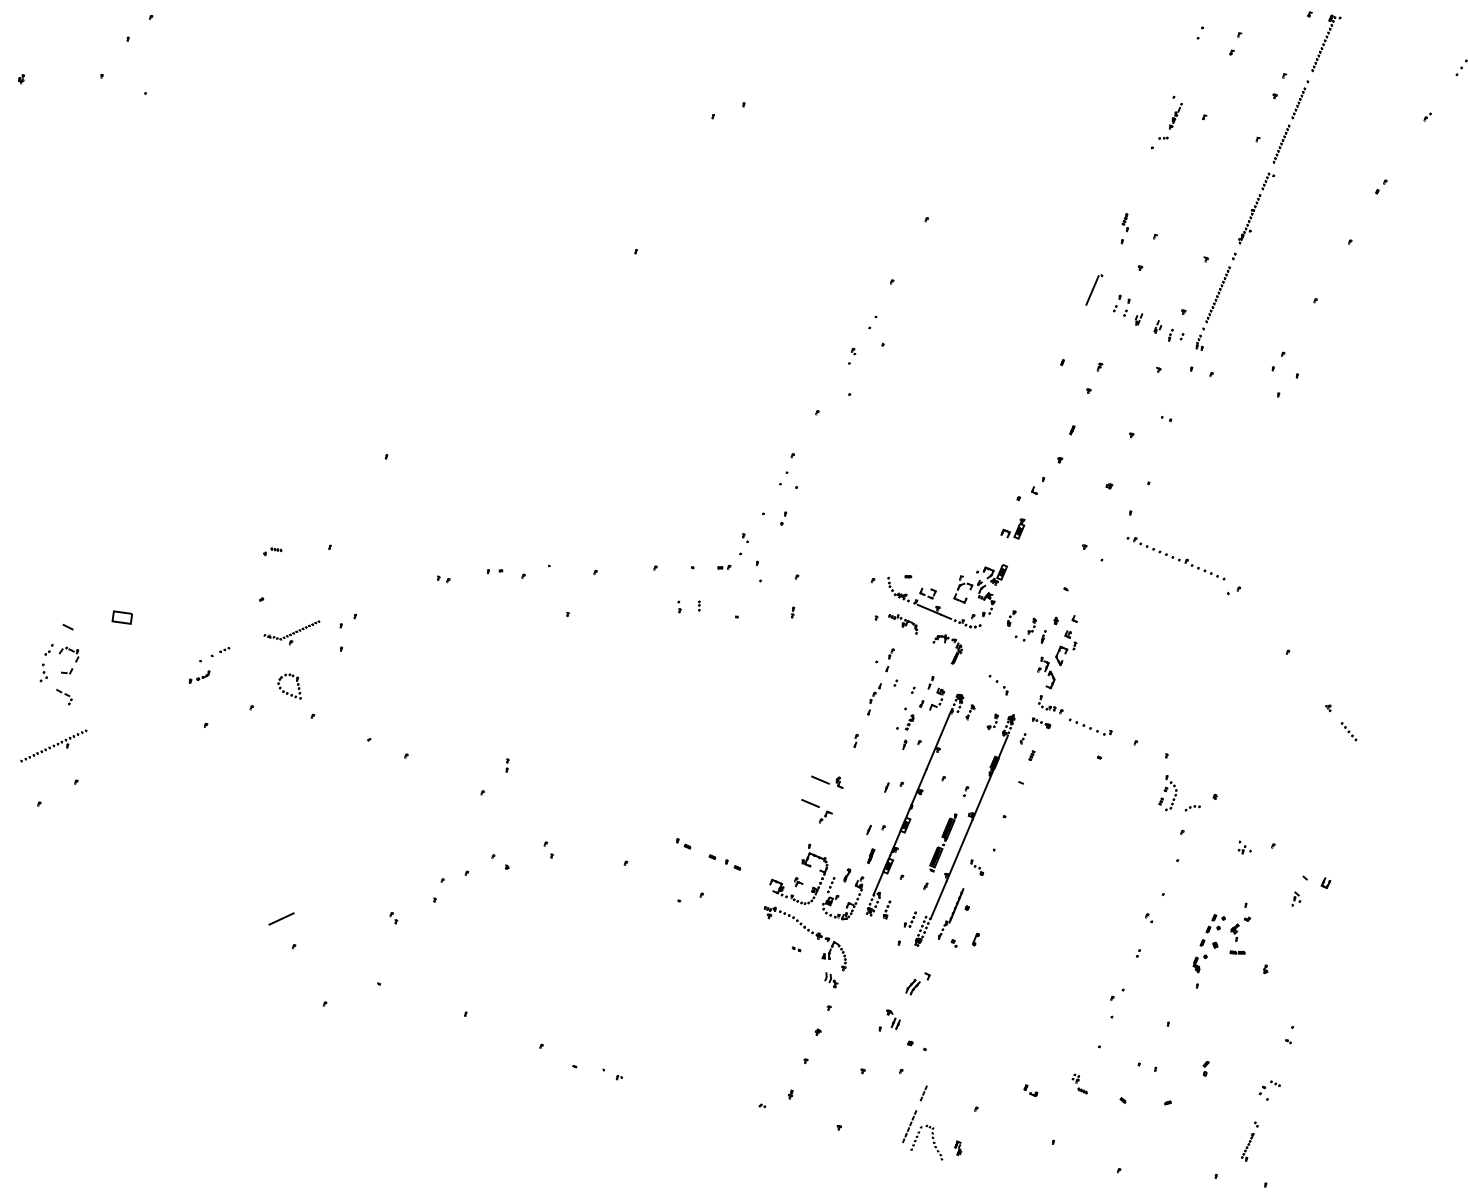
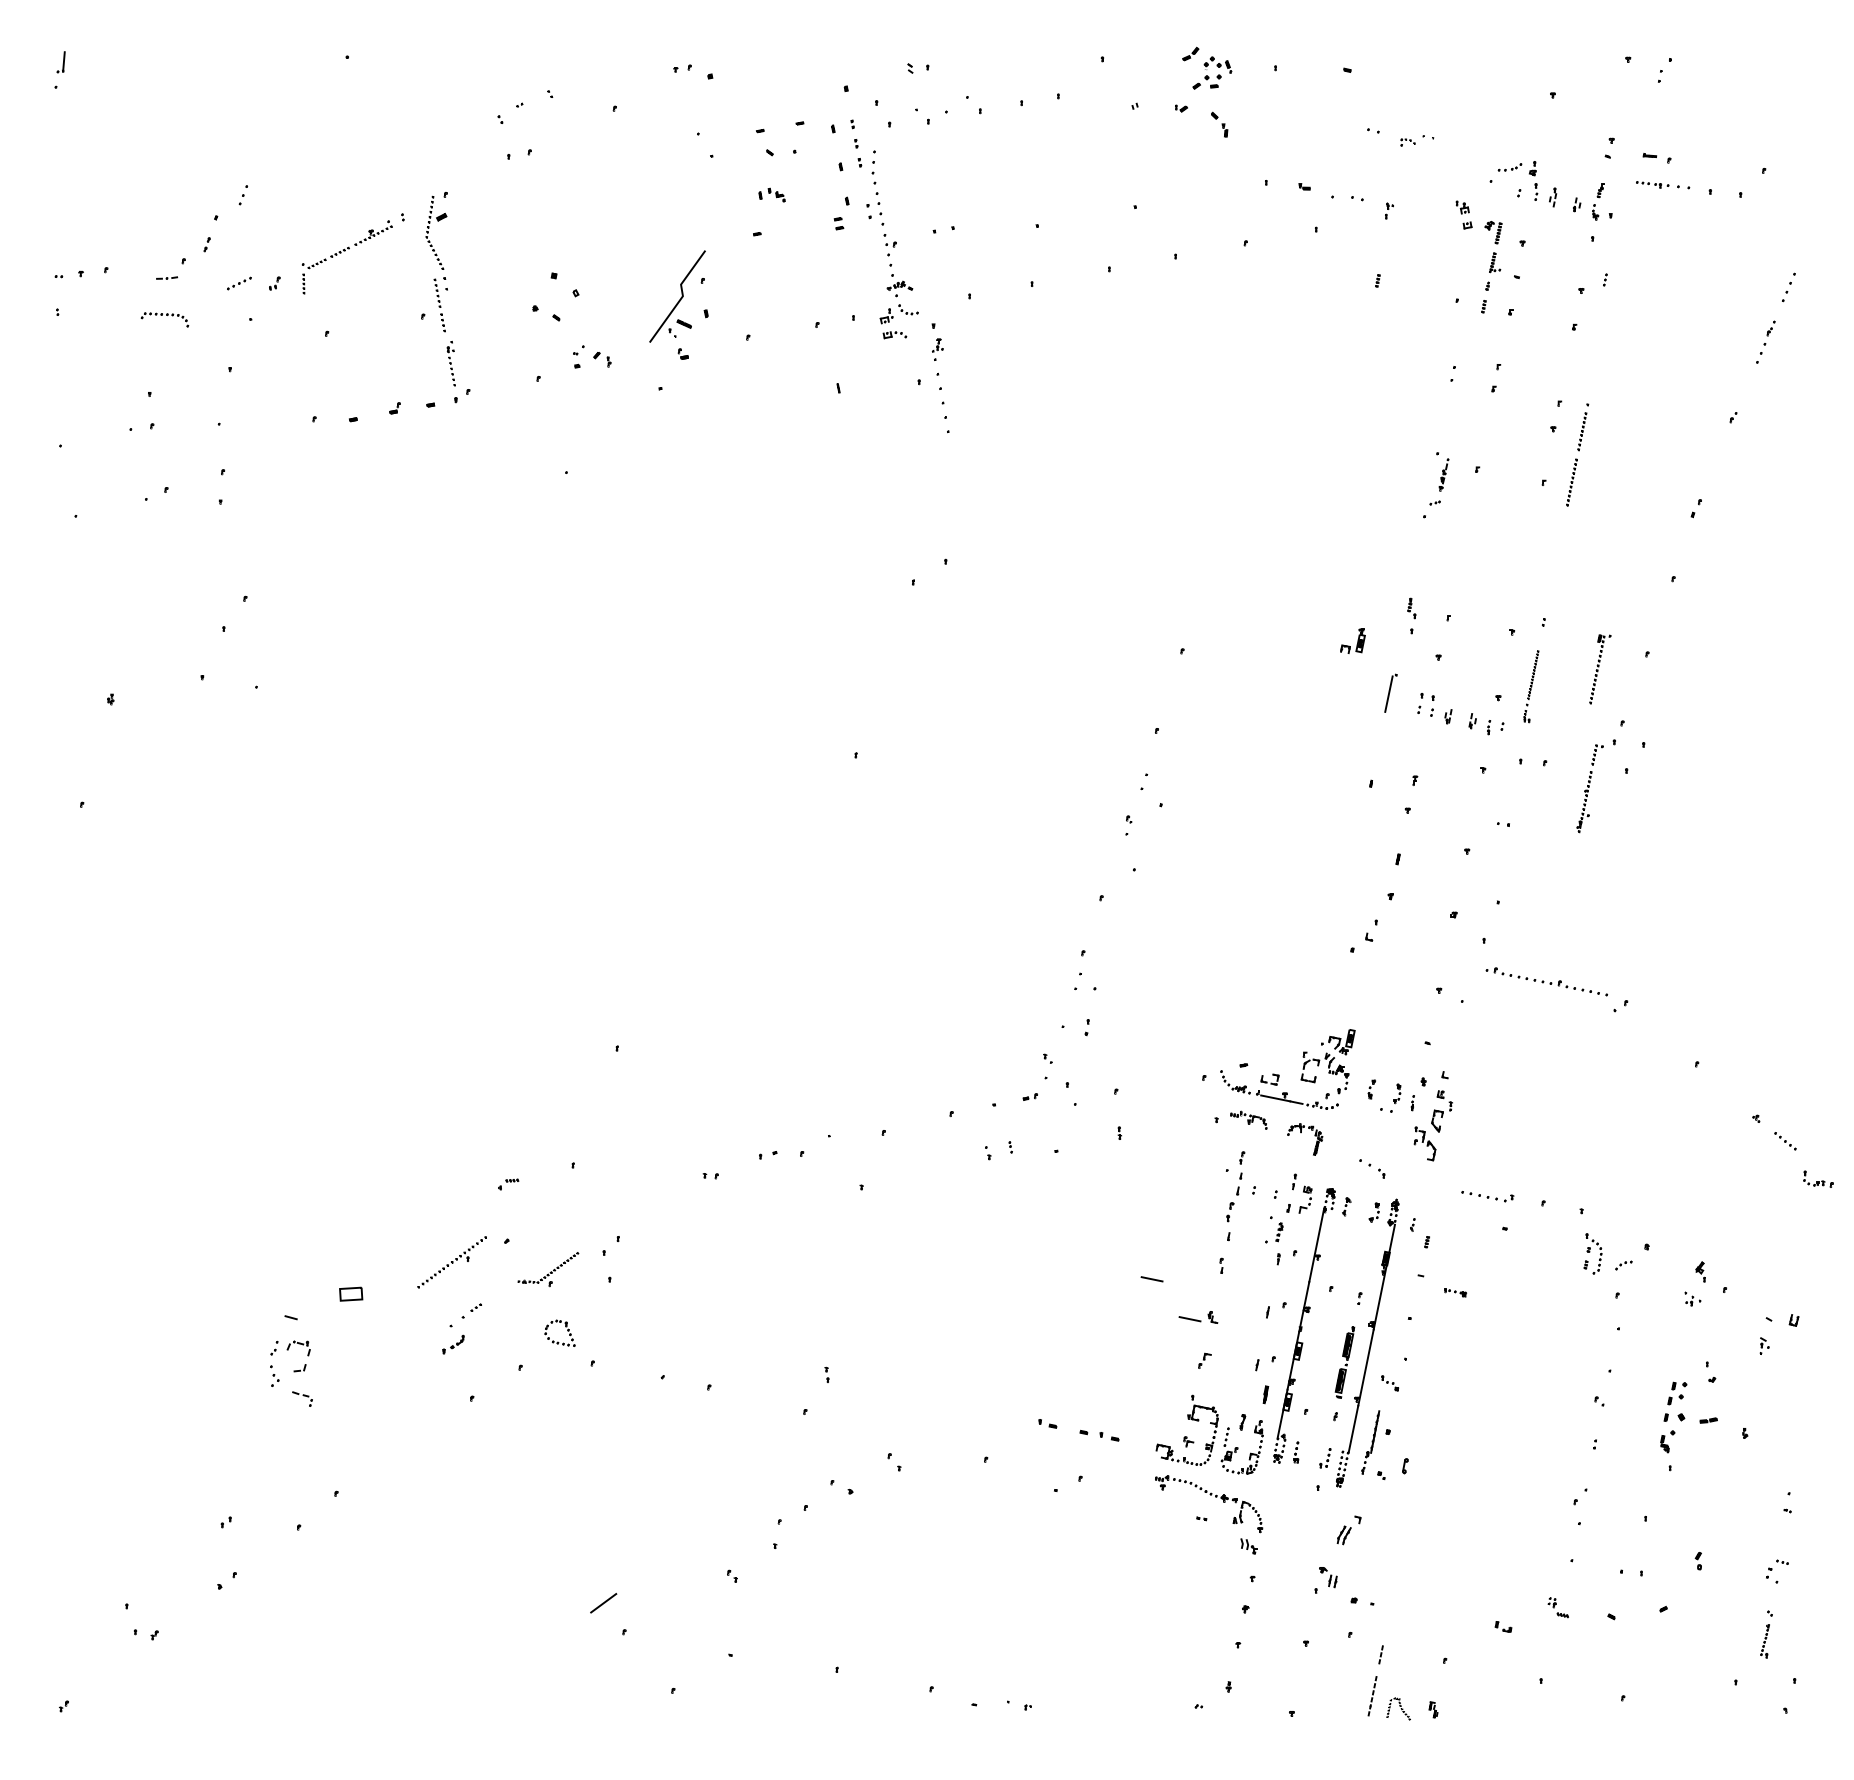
part: (1326, 44) -> (1600, 669), moved
part: (1255, 208) -> (1589, 788), moved
part: (1213, 308) -> (1531, 686), size x0.7
part: (1013, 527) -> (1352, 640), moved
part: (874, 699) -> (1233, 1213), size x1.4
part: (1051, 704) -> (1818, 1178), moved
part: (1041, 723) -> (1455, 1292), moved
part: (53, 745) -> (451, 1262), moved
line: (810, 803) -> (1151, 1279), moved
part: (1234, 931) -> (1700, 1271), moved
part: (929, 1141) -> (1398, 1708), size x0.6

